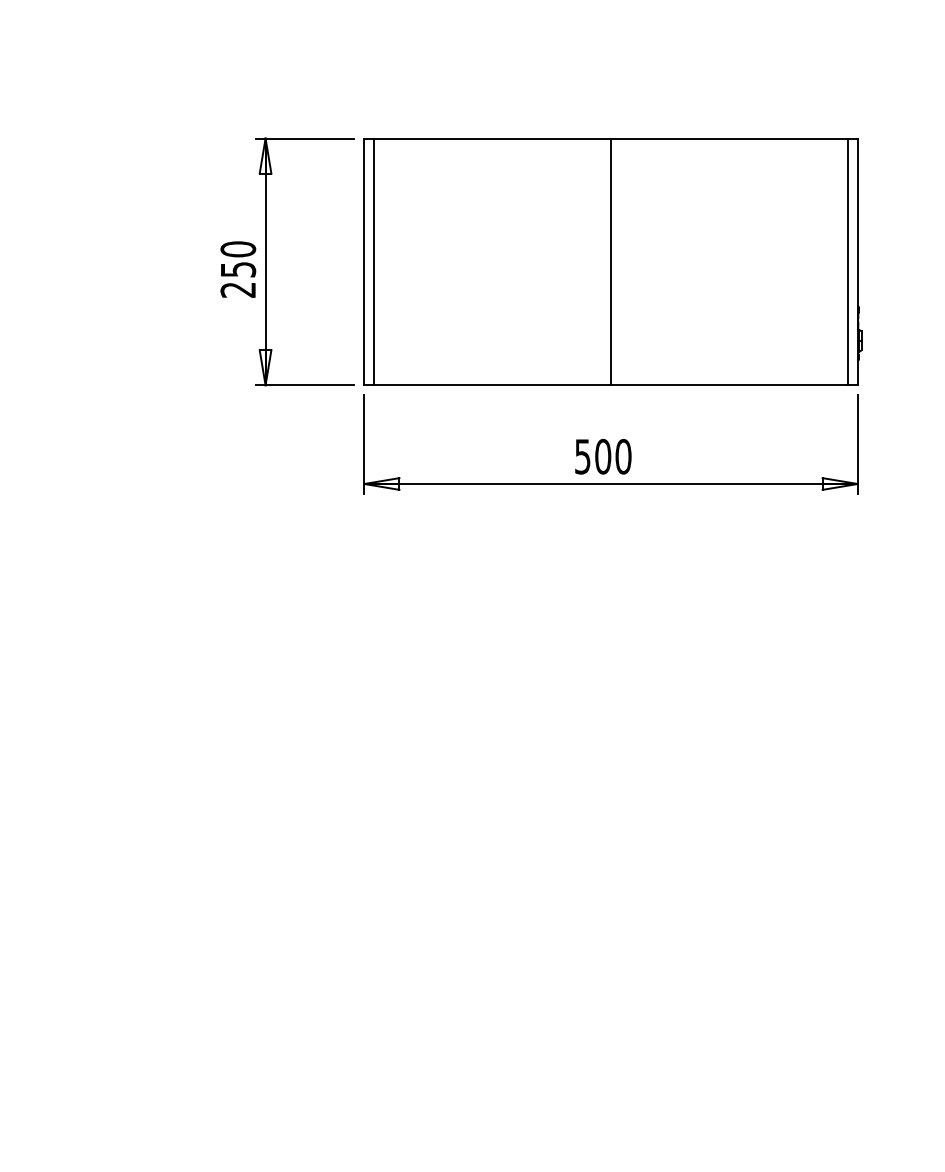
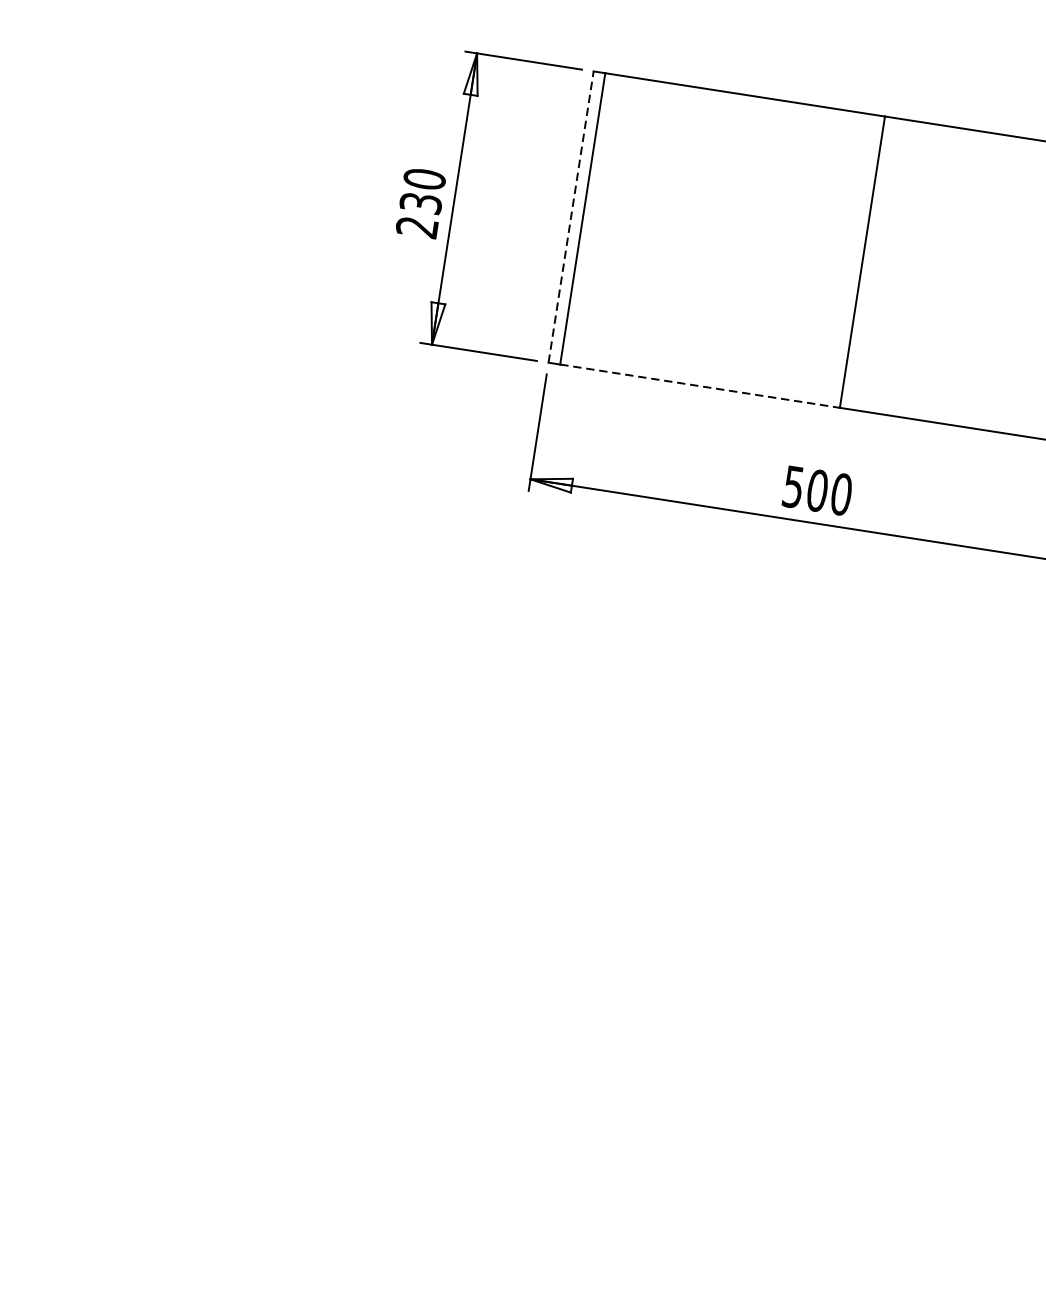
line: (364, 261) -> (571, 216), solid -> dashed
text: (237, 269) -> (420, 202), 250 -> 230
line: (493, 385) -> (701, 386), solid -> dashed

